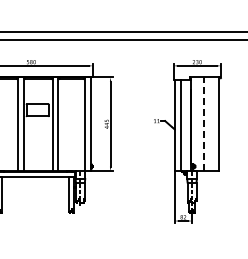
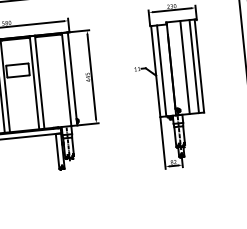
line: (213, 123) -> (194, 65), added
line: (204, 124) -> (185, 67), dashed -> solid

